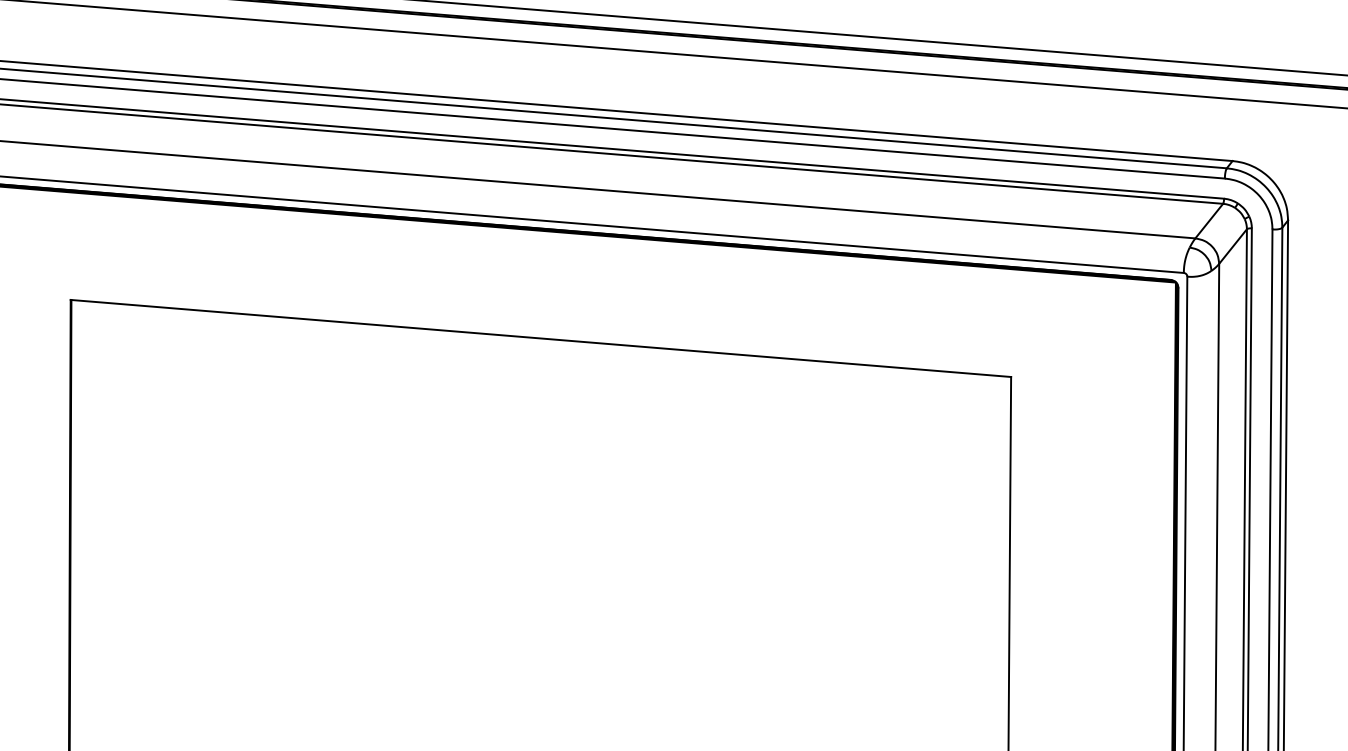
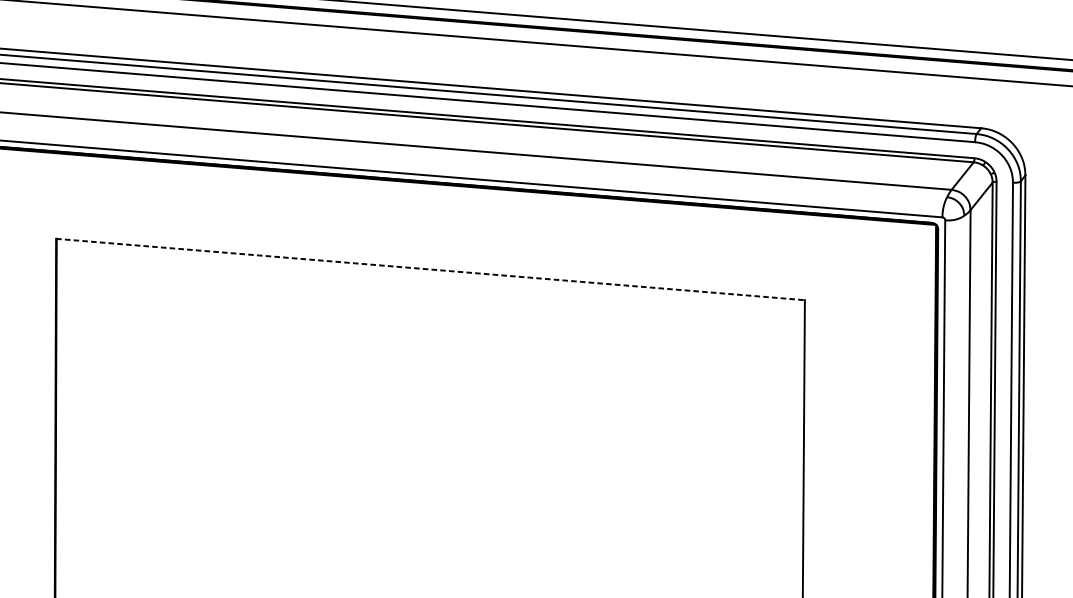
line: (540, 338) -> (430, 269), solid -> dashed

